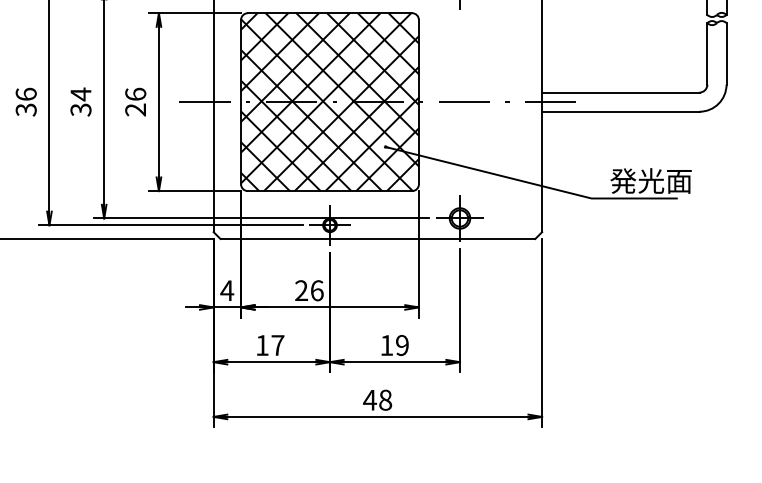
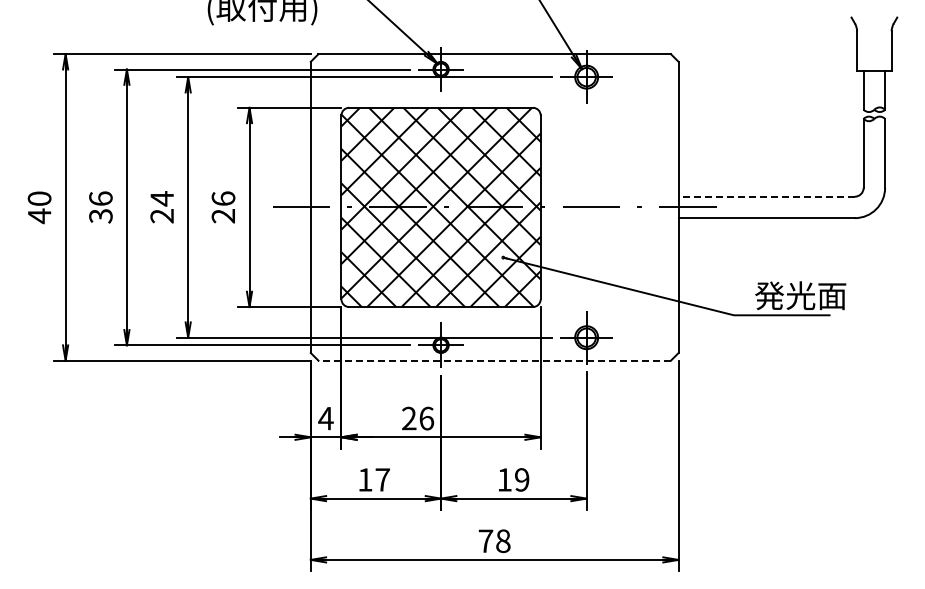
line: (620, 92) -> (766, 196), solid -> dashed
text: (81, 110) -> (162, 216), 34 -> 24
line: (377, 238) -> (494, 360), solid -> dashed
text: (369, 399) -> (485, 540), 48 -> 78

